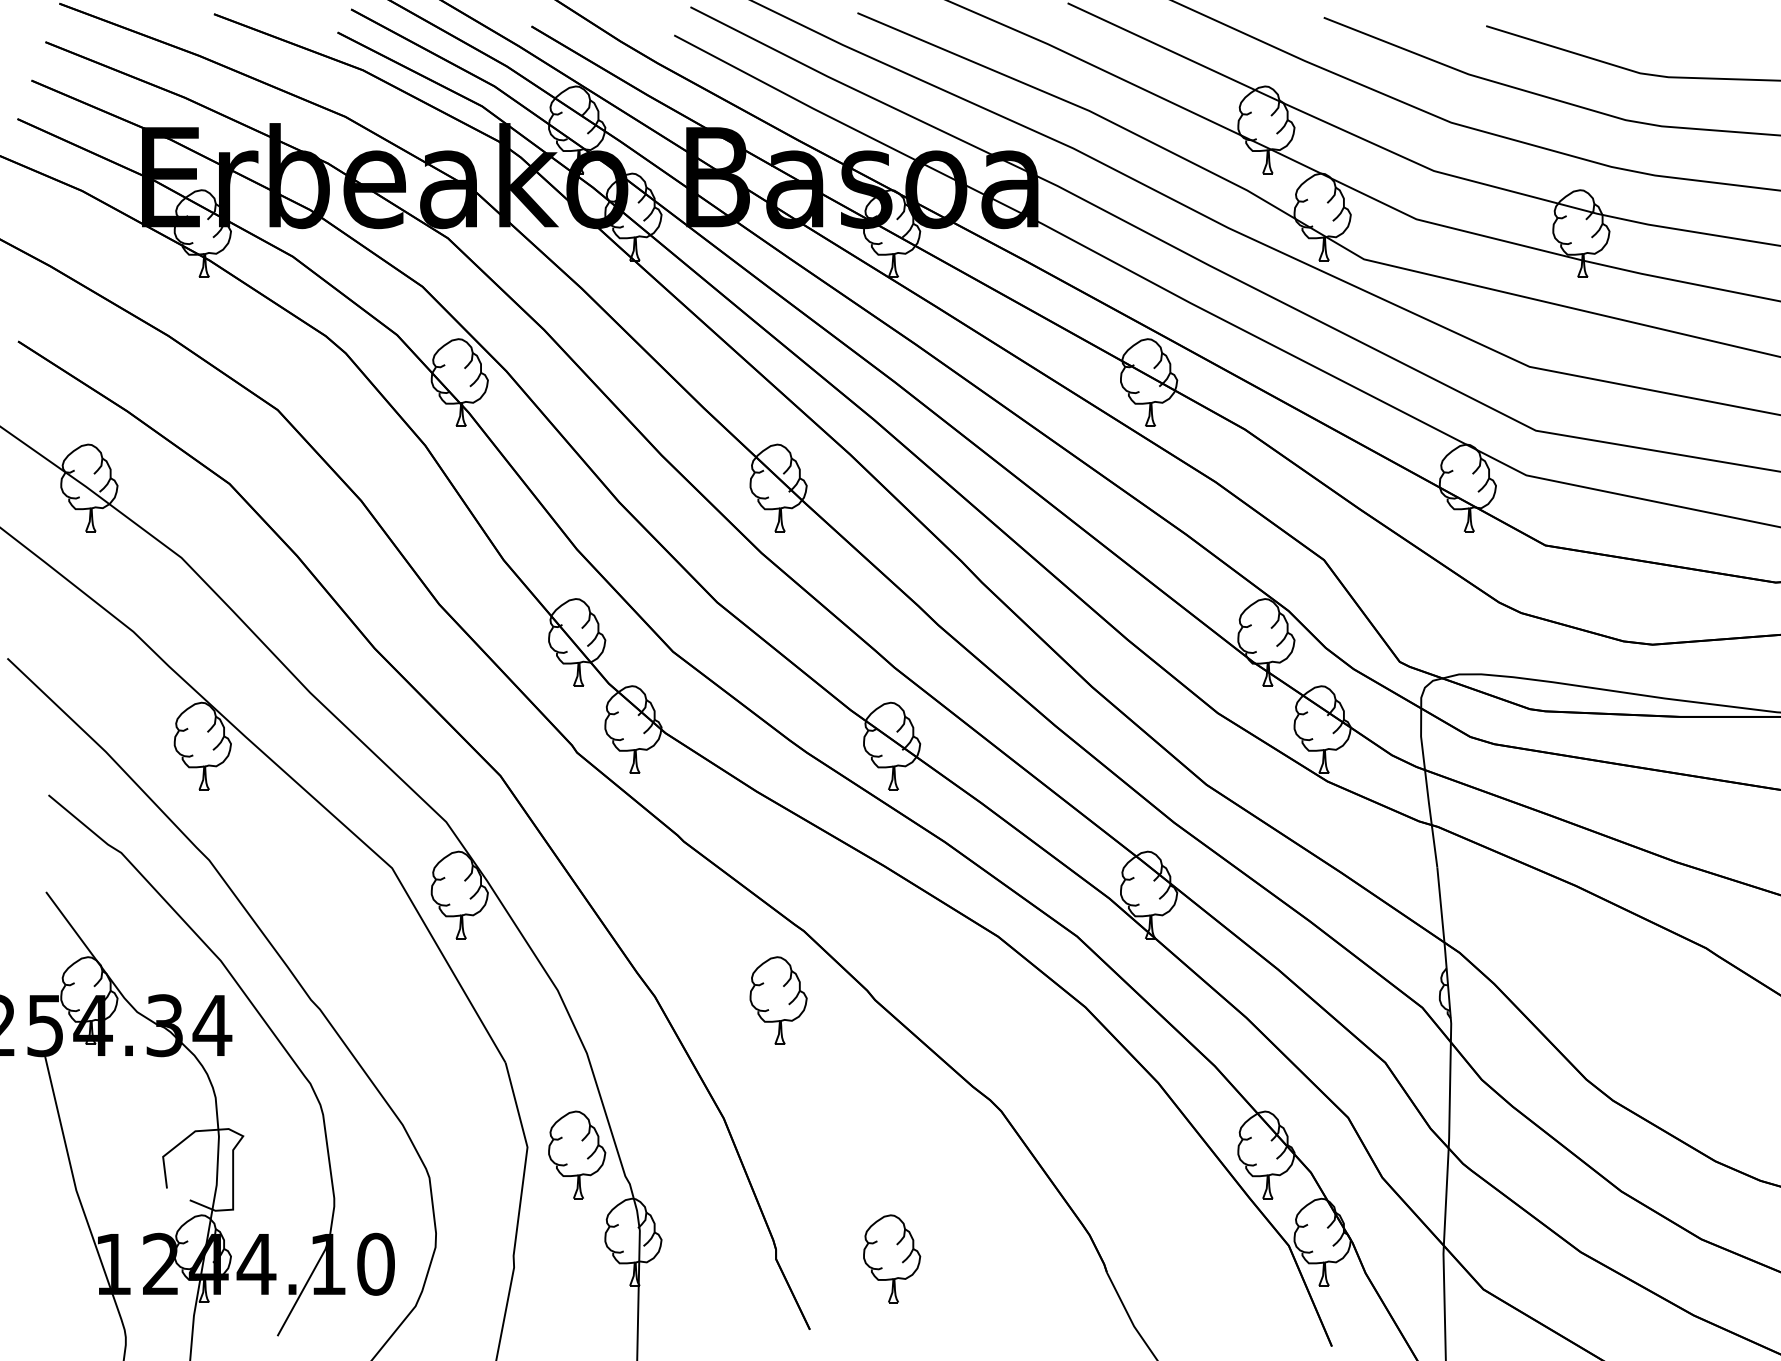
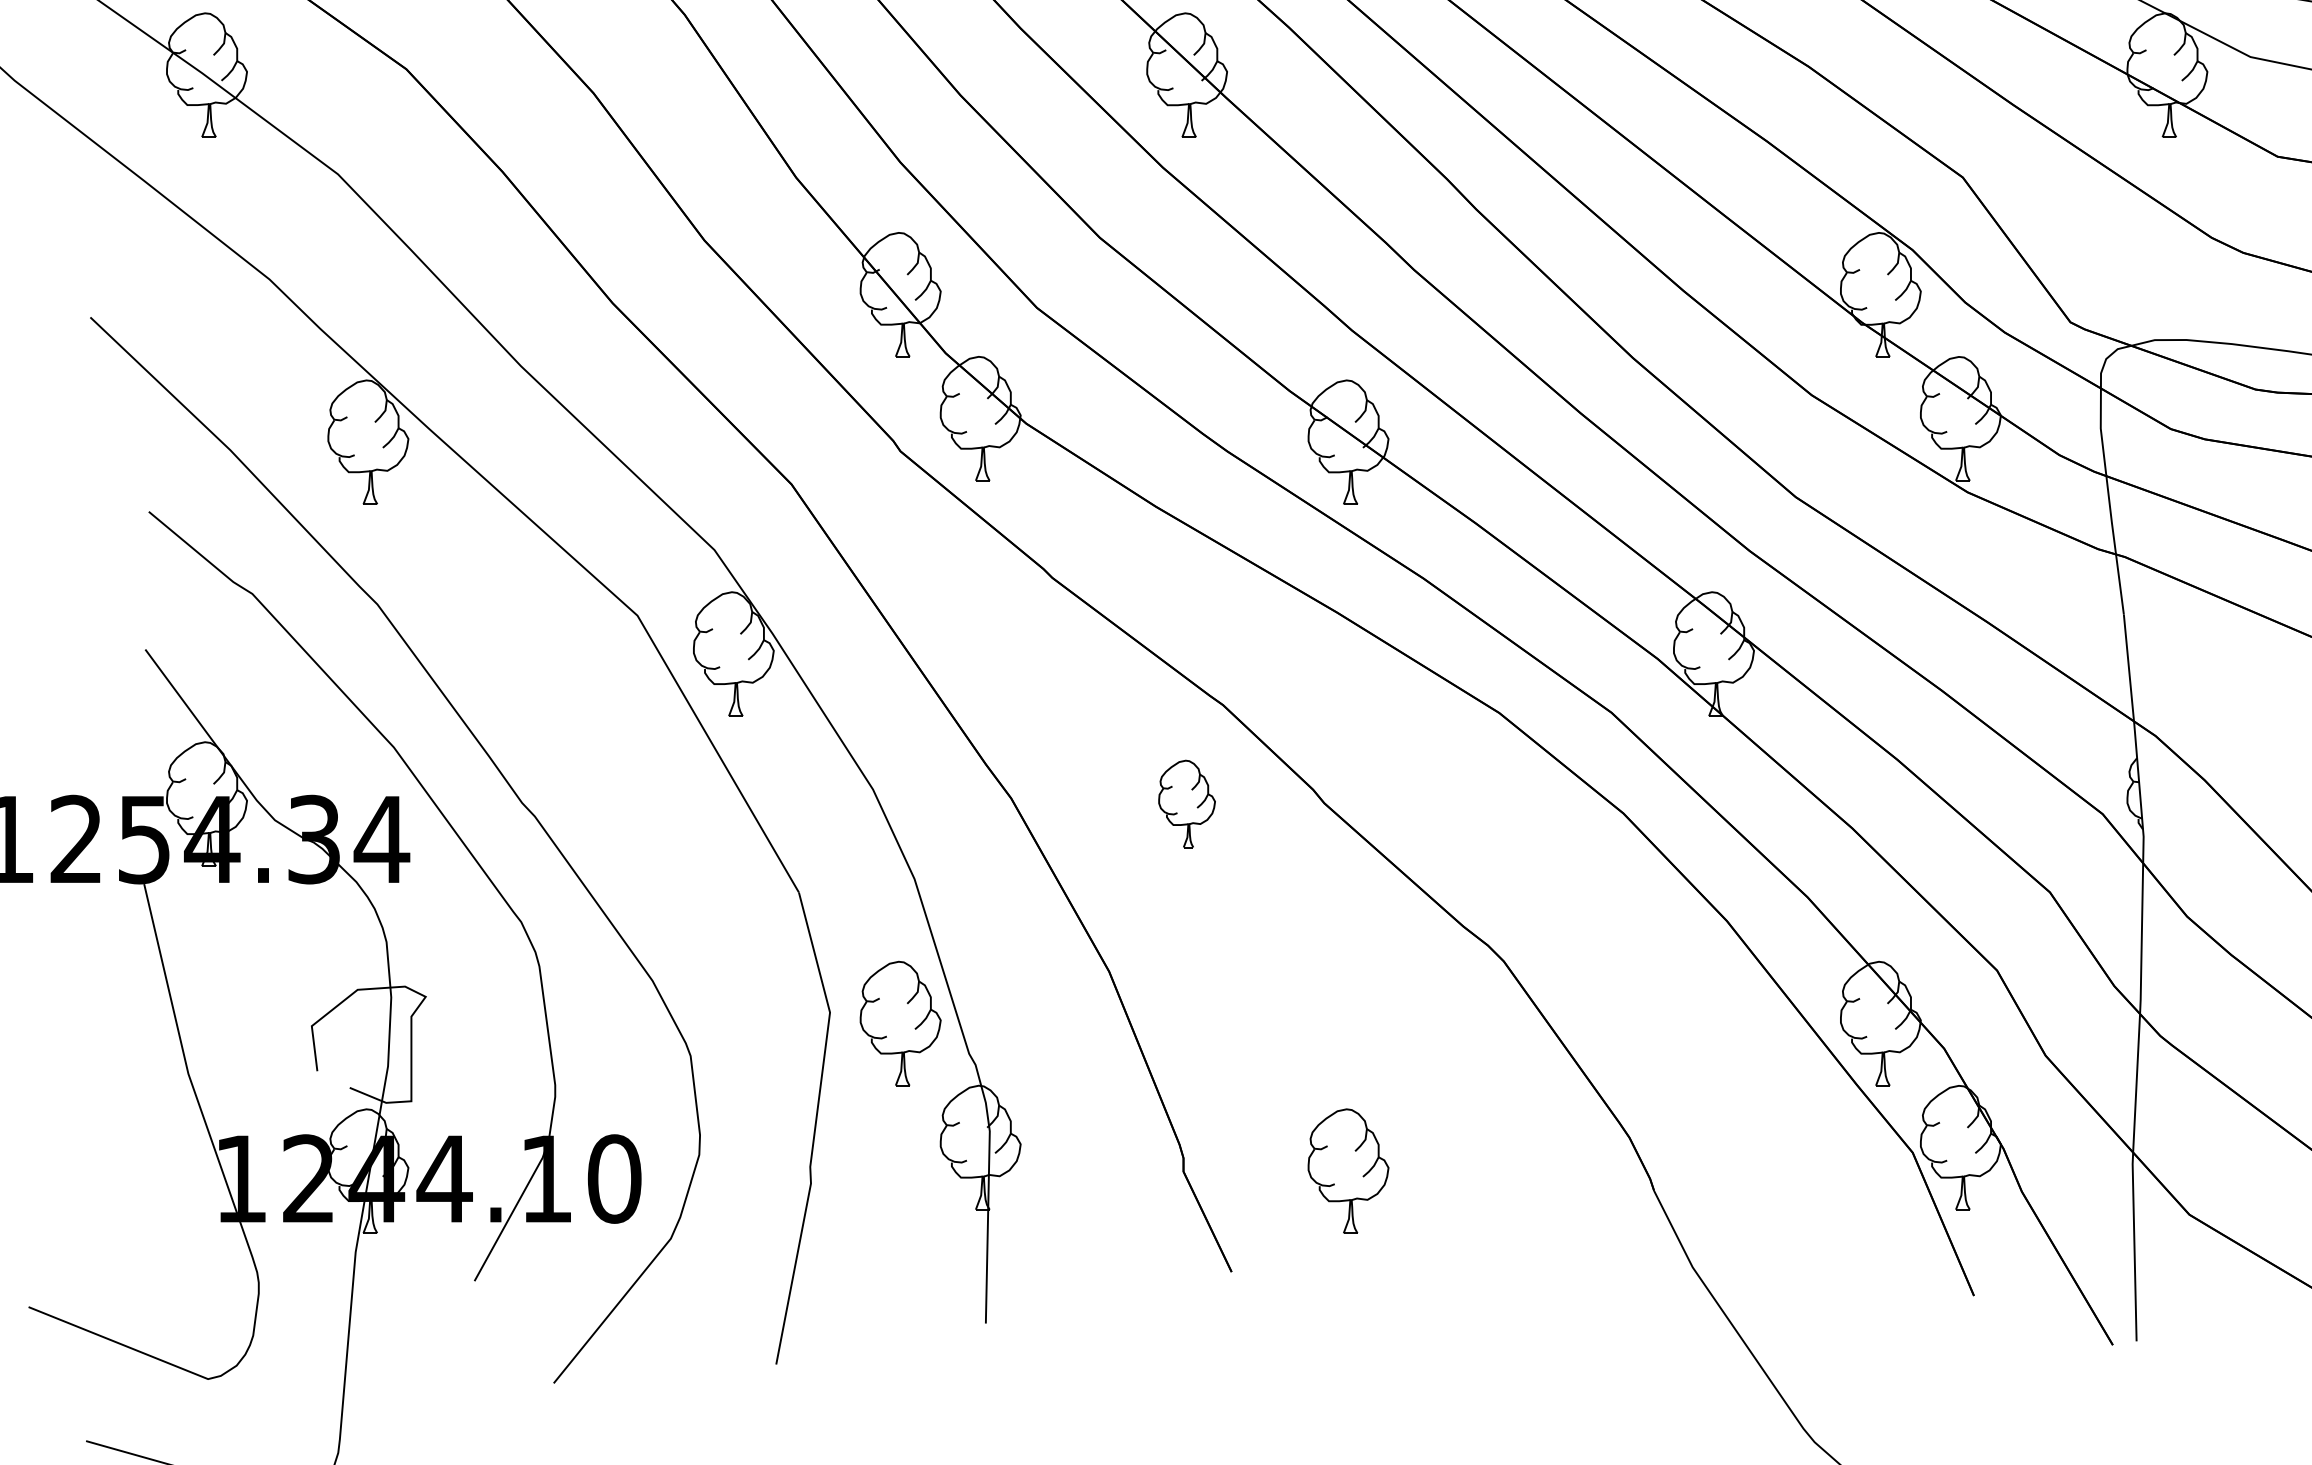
part: (778, 1000) -> (1186, 803), size x0.7

